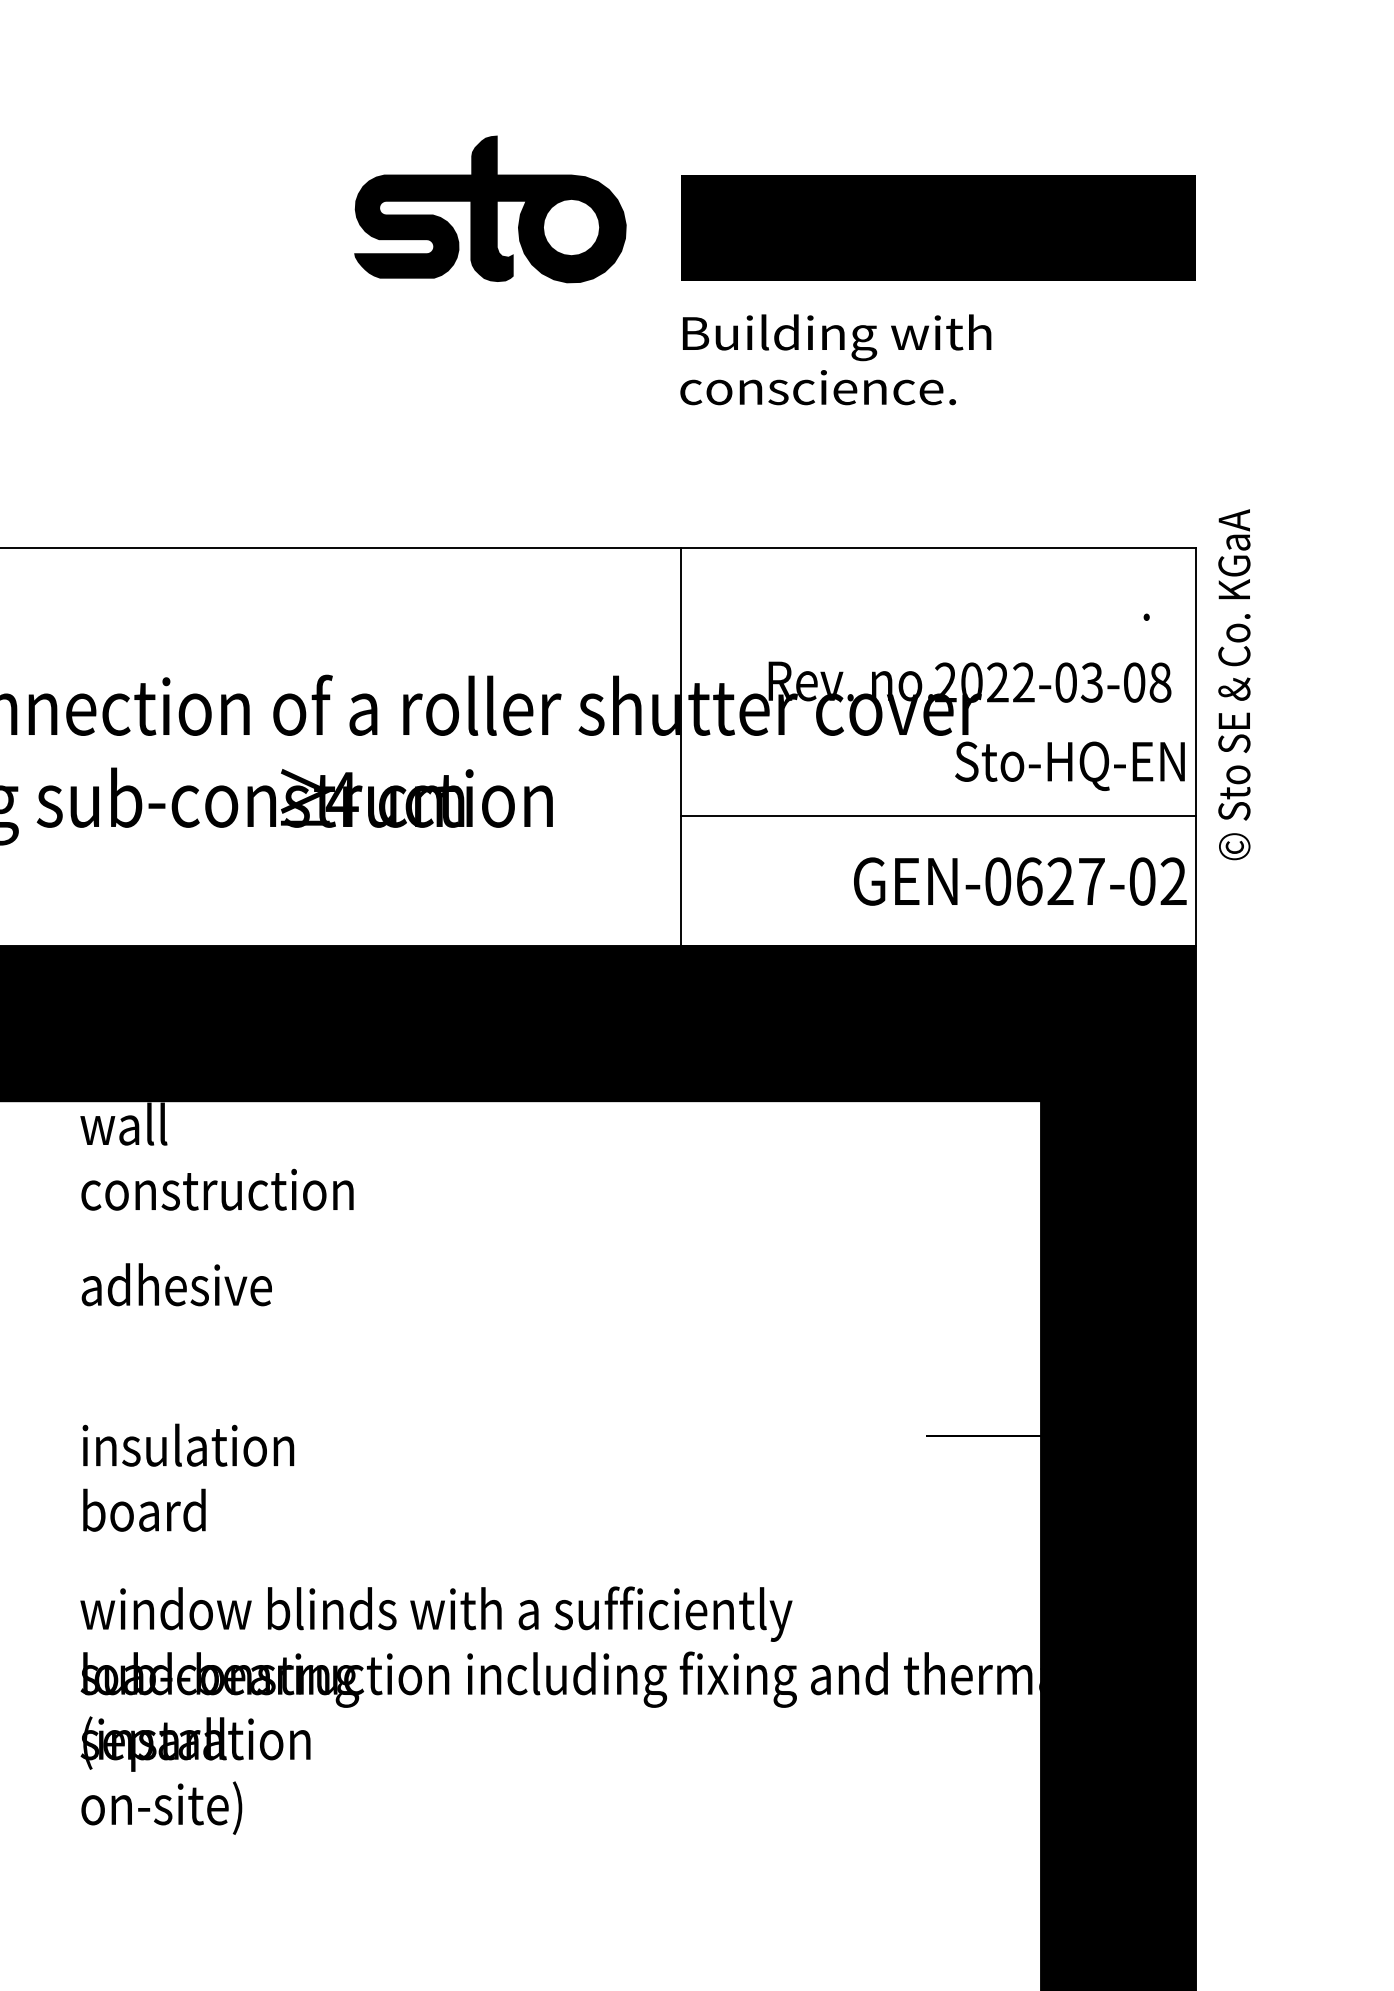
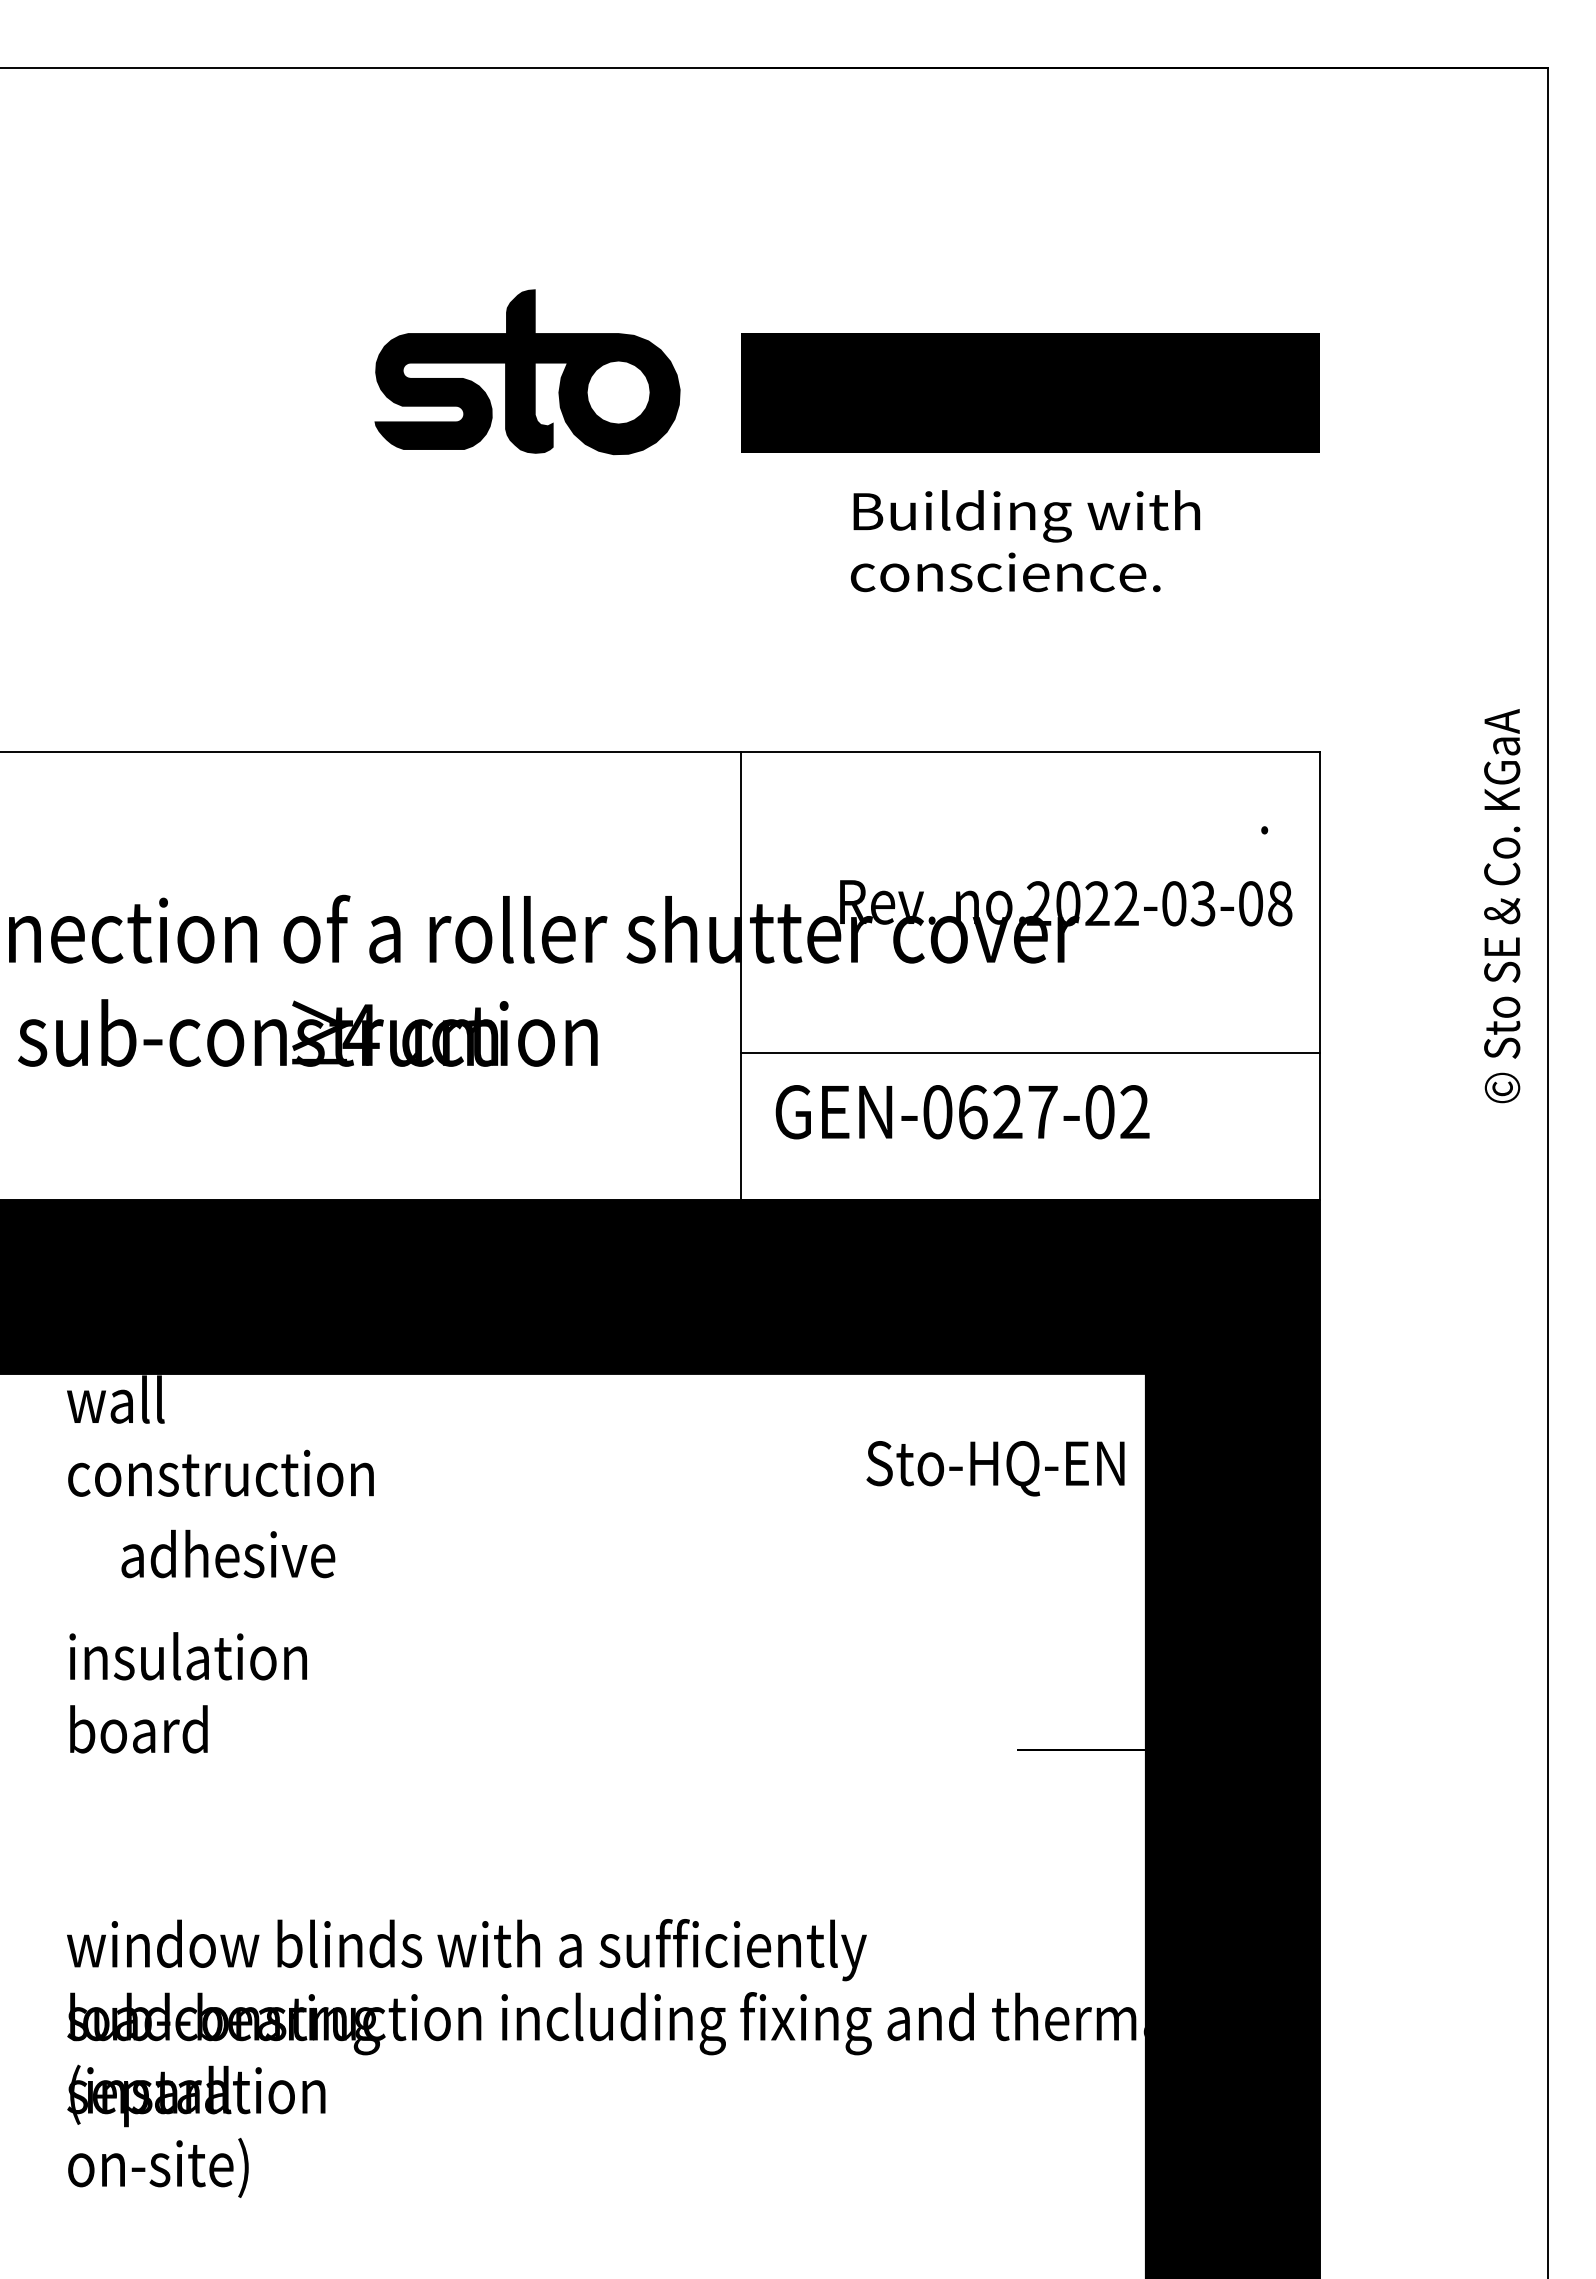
text: (835, 360) -> (1025, 541), moved
text: (1234, 685) -> (1502, 906), moved
text: (1069, 766) -> (995, 1468), moved
text: (1020, 881) -> (962, 1112), moved
text: (177, 1284) -> (228, 1553), moved
text: (187, 1477) -> (187, 1692), moved

